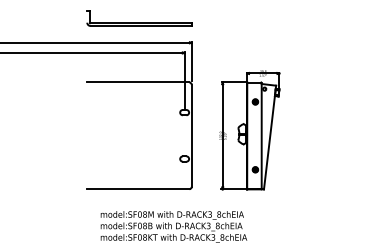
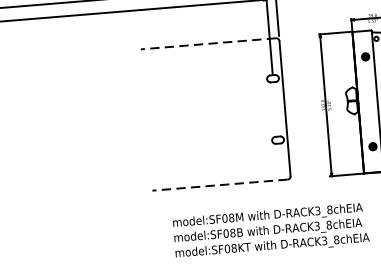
line: (137, 82) -> (207, 43), solid -> dashed
line: (137, 189) -> (218, 185), solid -> dashed

